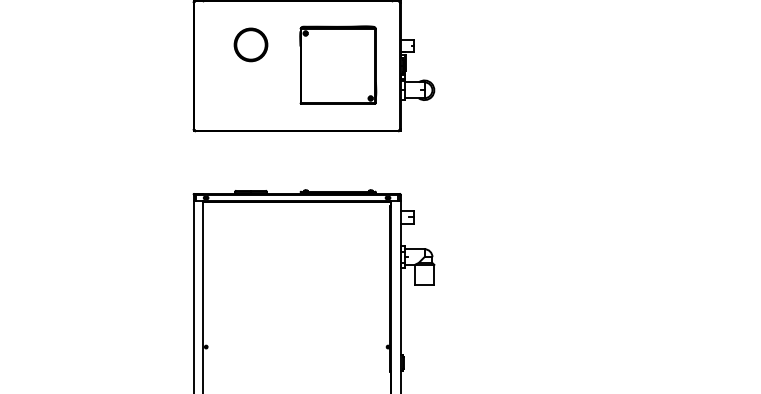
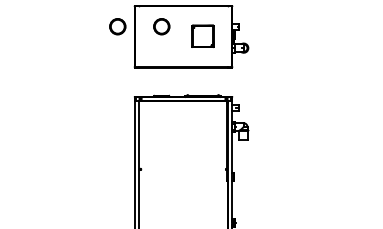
circle: (157, 44) -> (117, 26), added
part: (337, 65) -> (202, 36), size x0.6

